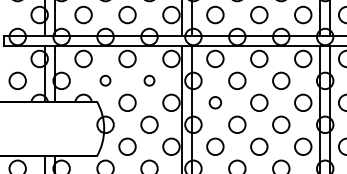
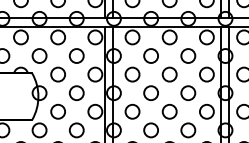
circle: (105, 80) -> (39, 55), size x1.67
circle: (149, 80) -> (76, 55), size x1.67
circle: (215, 102) -> (132, 74), size x1.43

